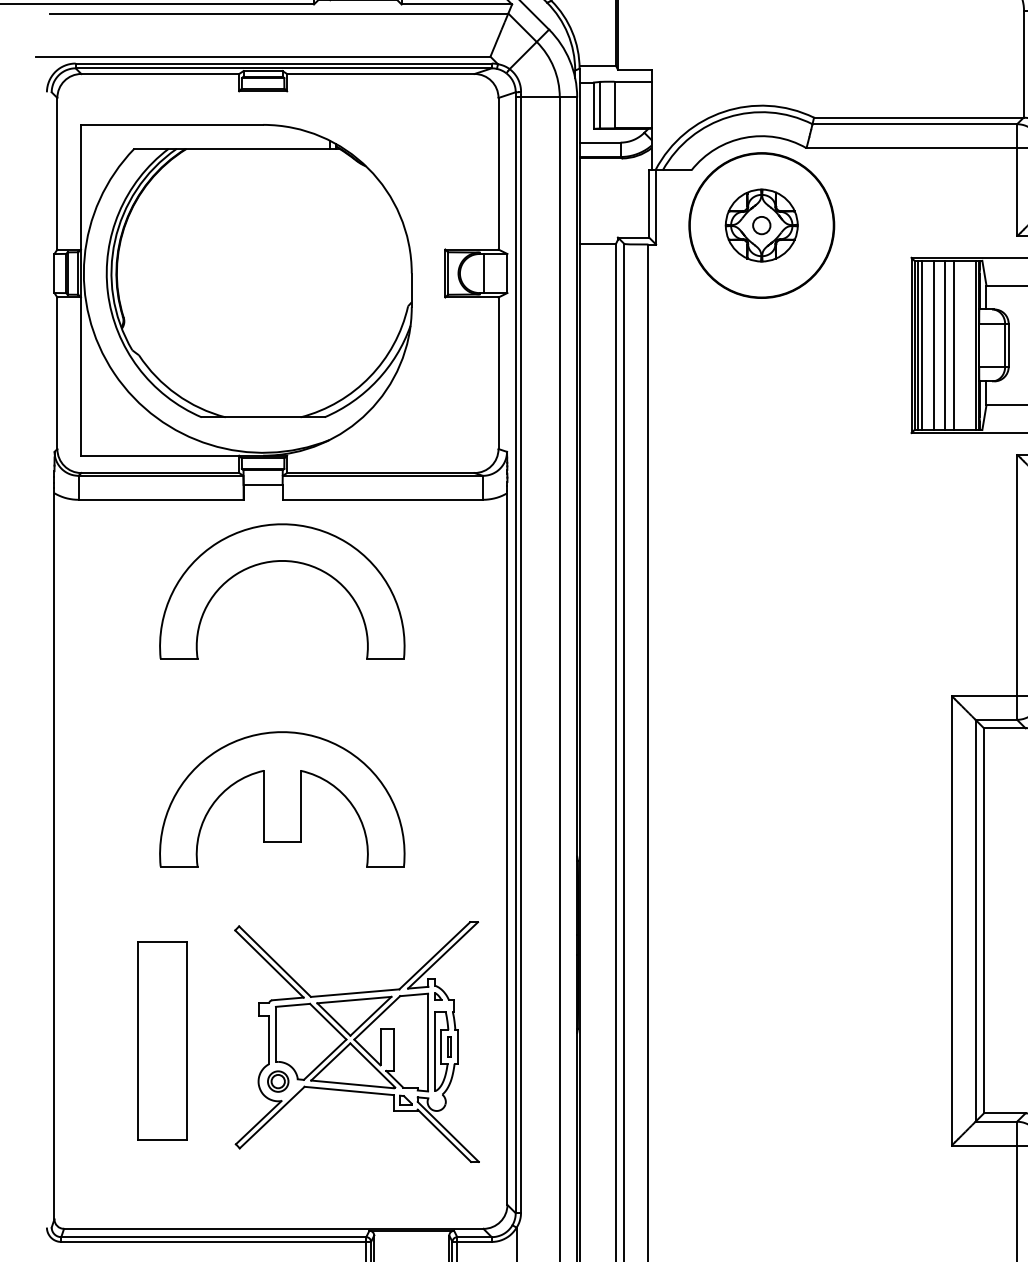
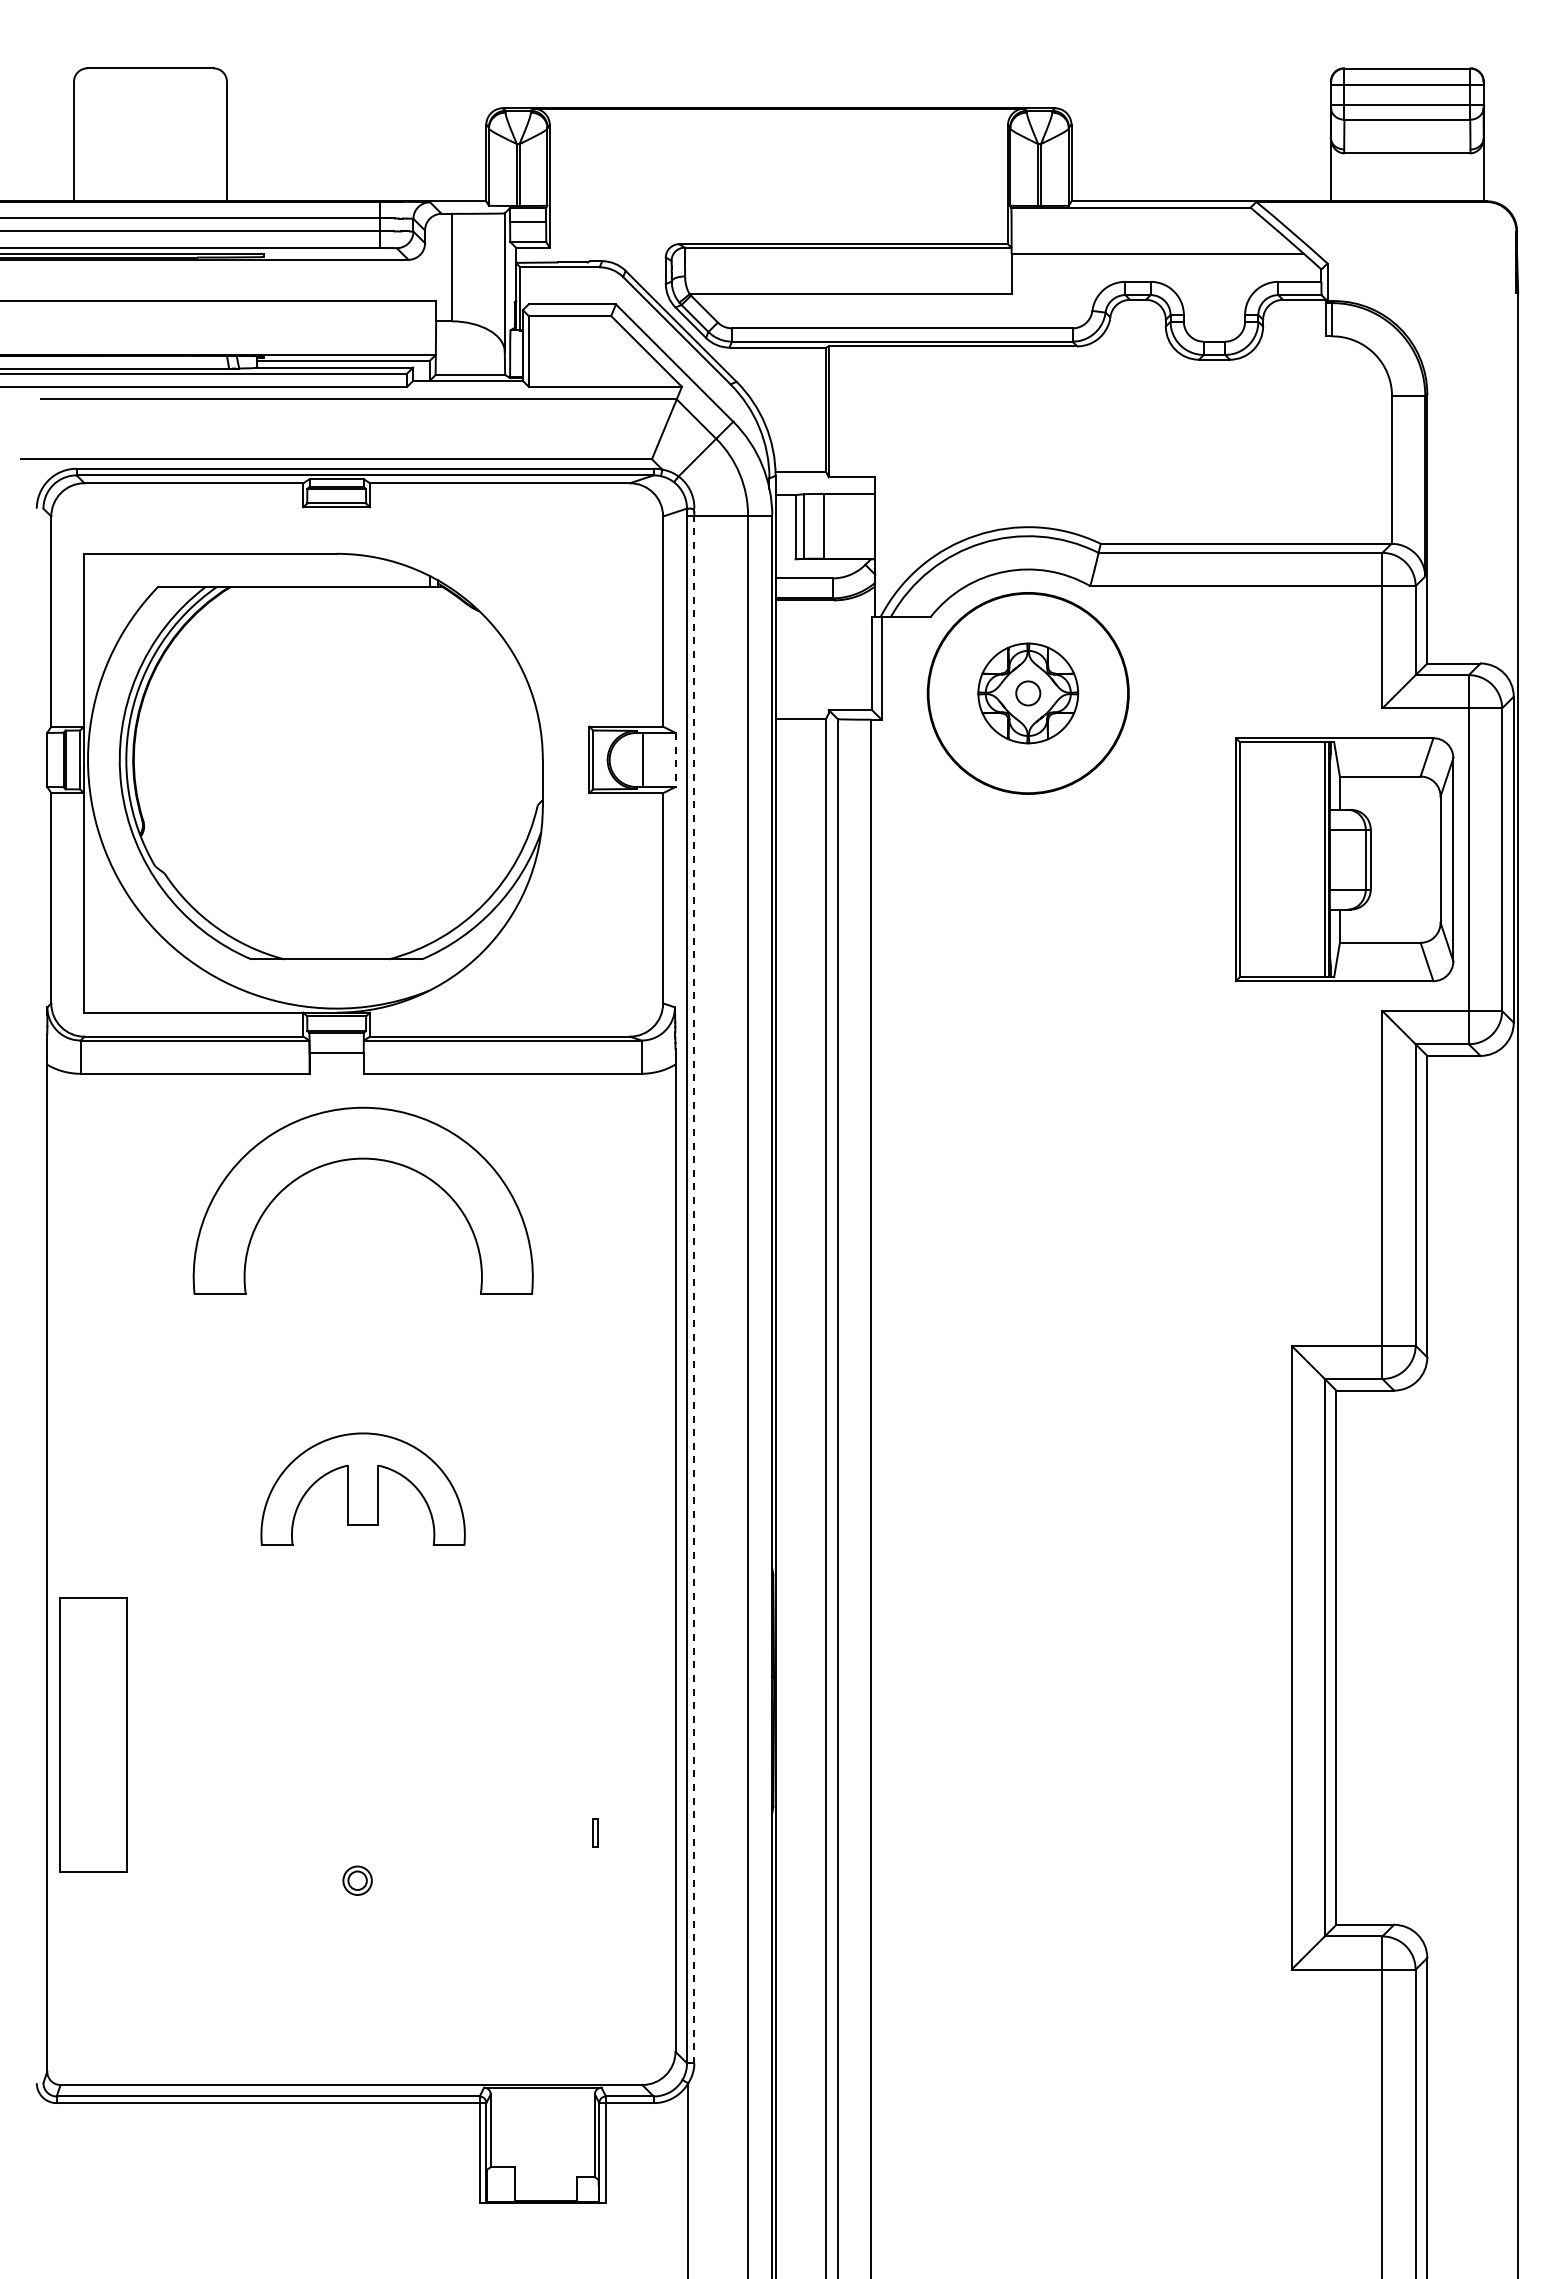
line: (507, 273) -> (675, 760), solid -> dashed
line: (917, 345) -> (1244, 859), removed
line: (922, 345) -> (1250, 859), removed
line: (934, 345) -> (1267, 859), removed
line: (945, 345) -> (1282, 859), removed
line: (953, 345) -> (1294, 859), removed
line: (521, 655) -> (694, 1289), solid -> dashed
part: (281, 799) -> (362, 1489), size x0.6
part: (162, 1040) -> (93, 1734), moved
part: (356, 1041) -> (466, 1825), removed

